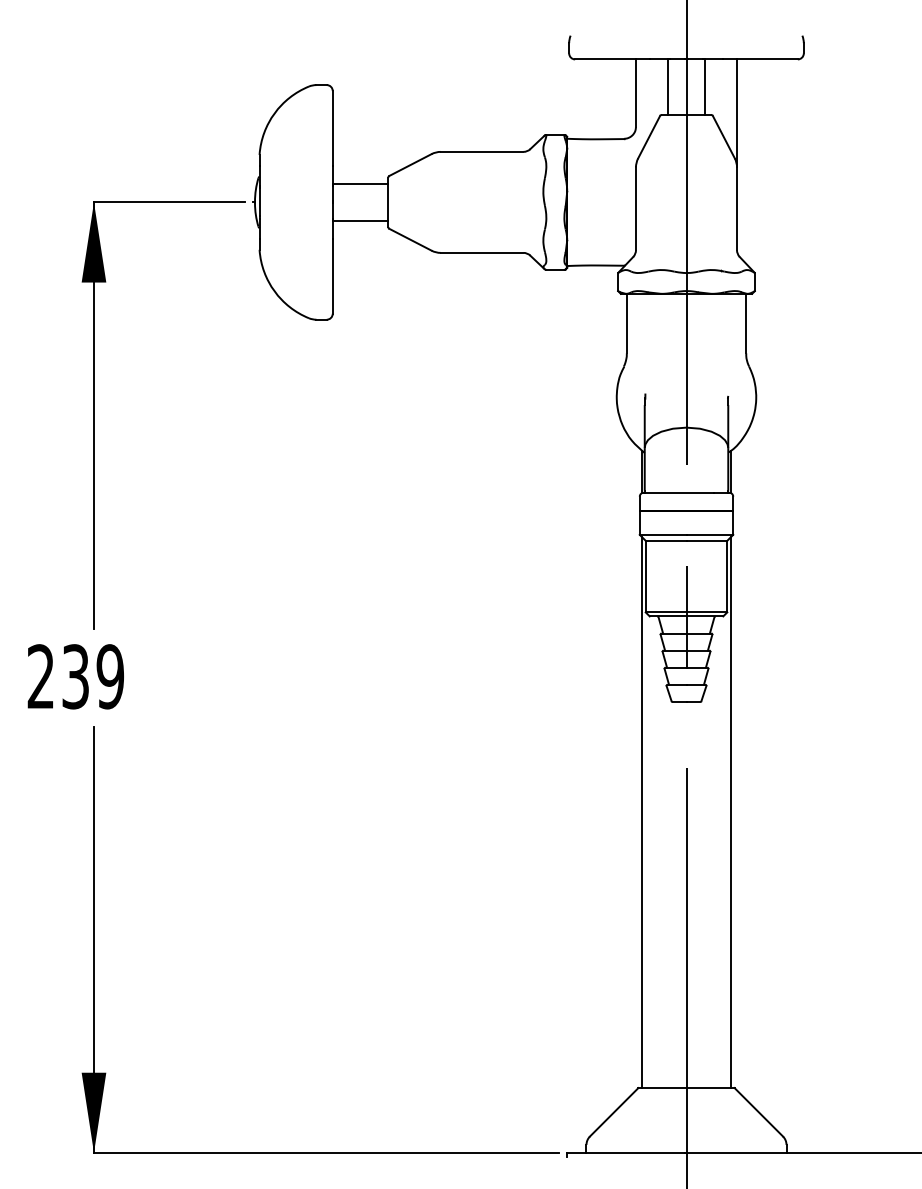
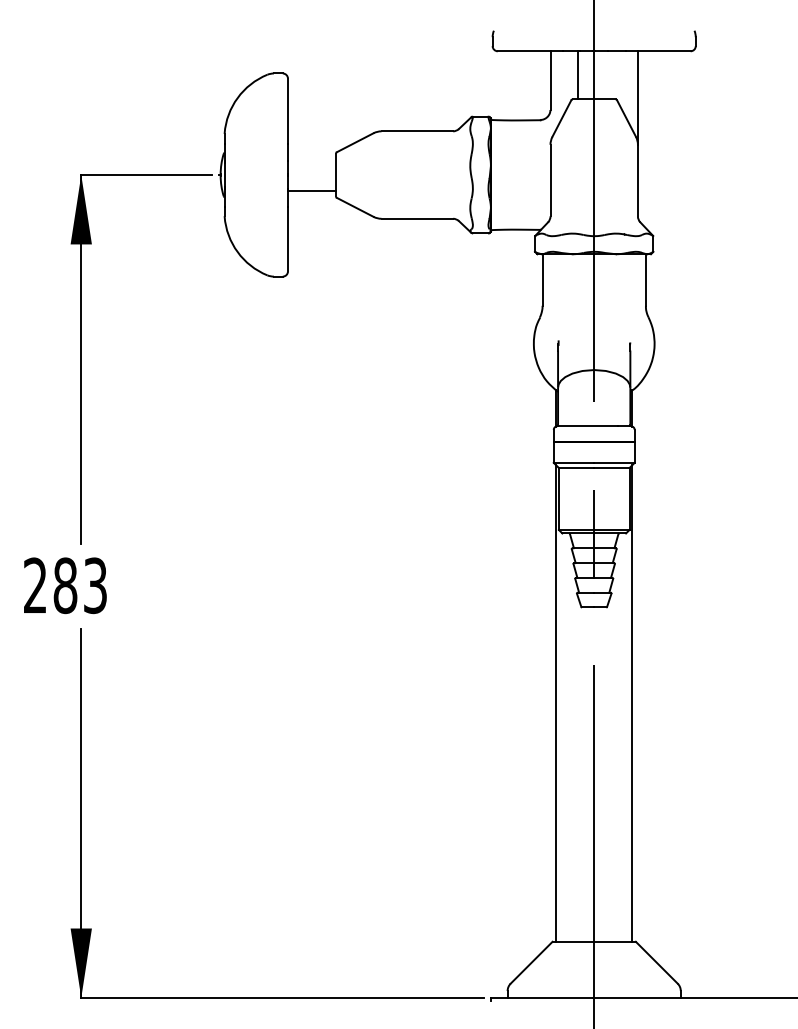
line: (705, 86) -> (610, 74), removed
line: (360, 183) -> (311, 158), removed
text: (92, 676) -> (79, 585), 239 -> 283

